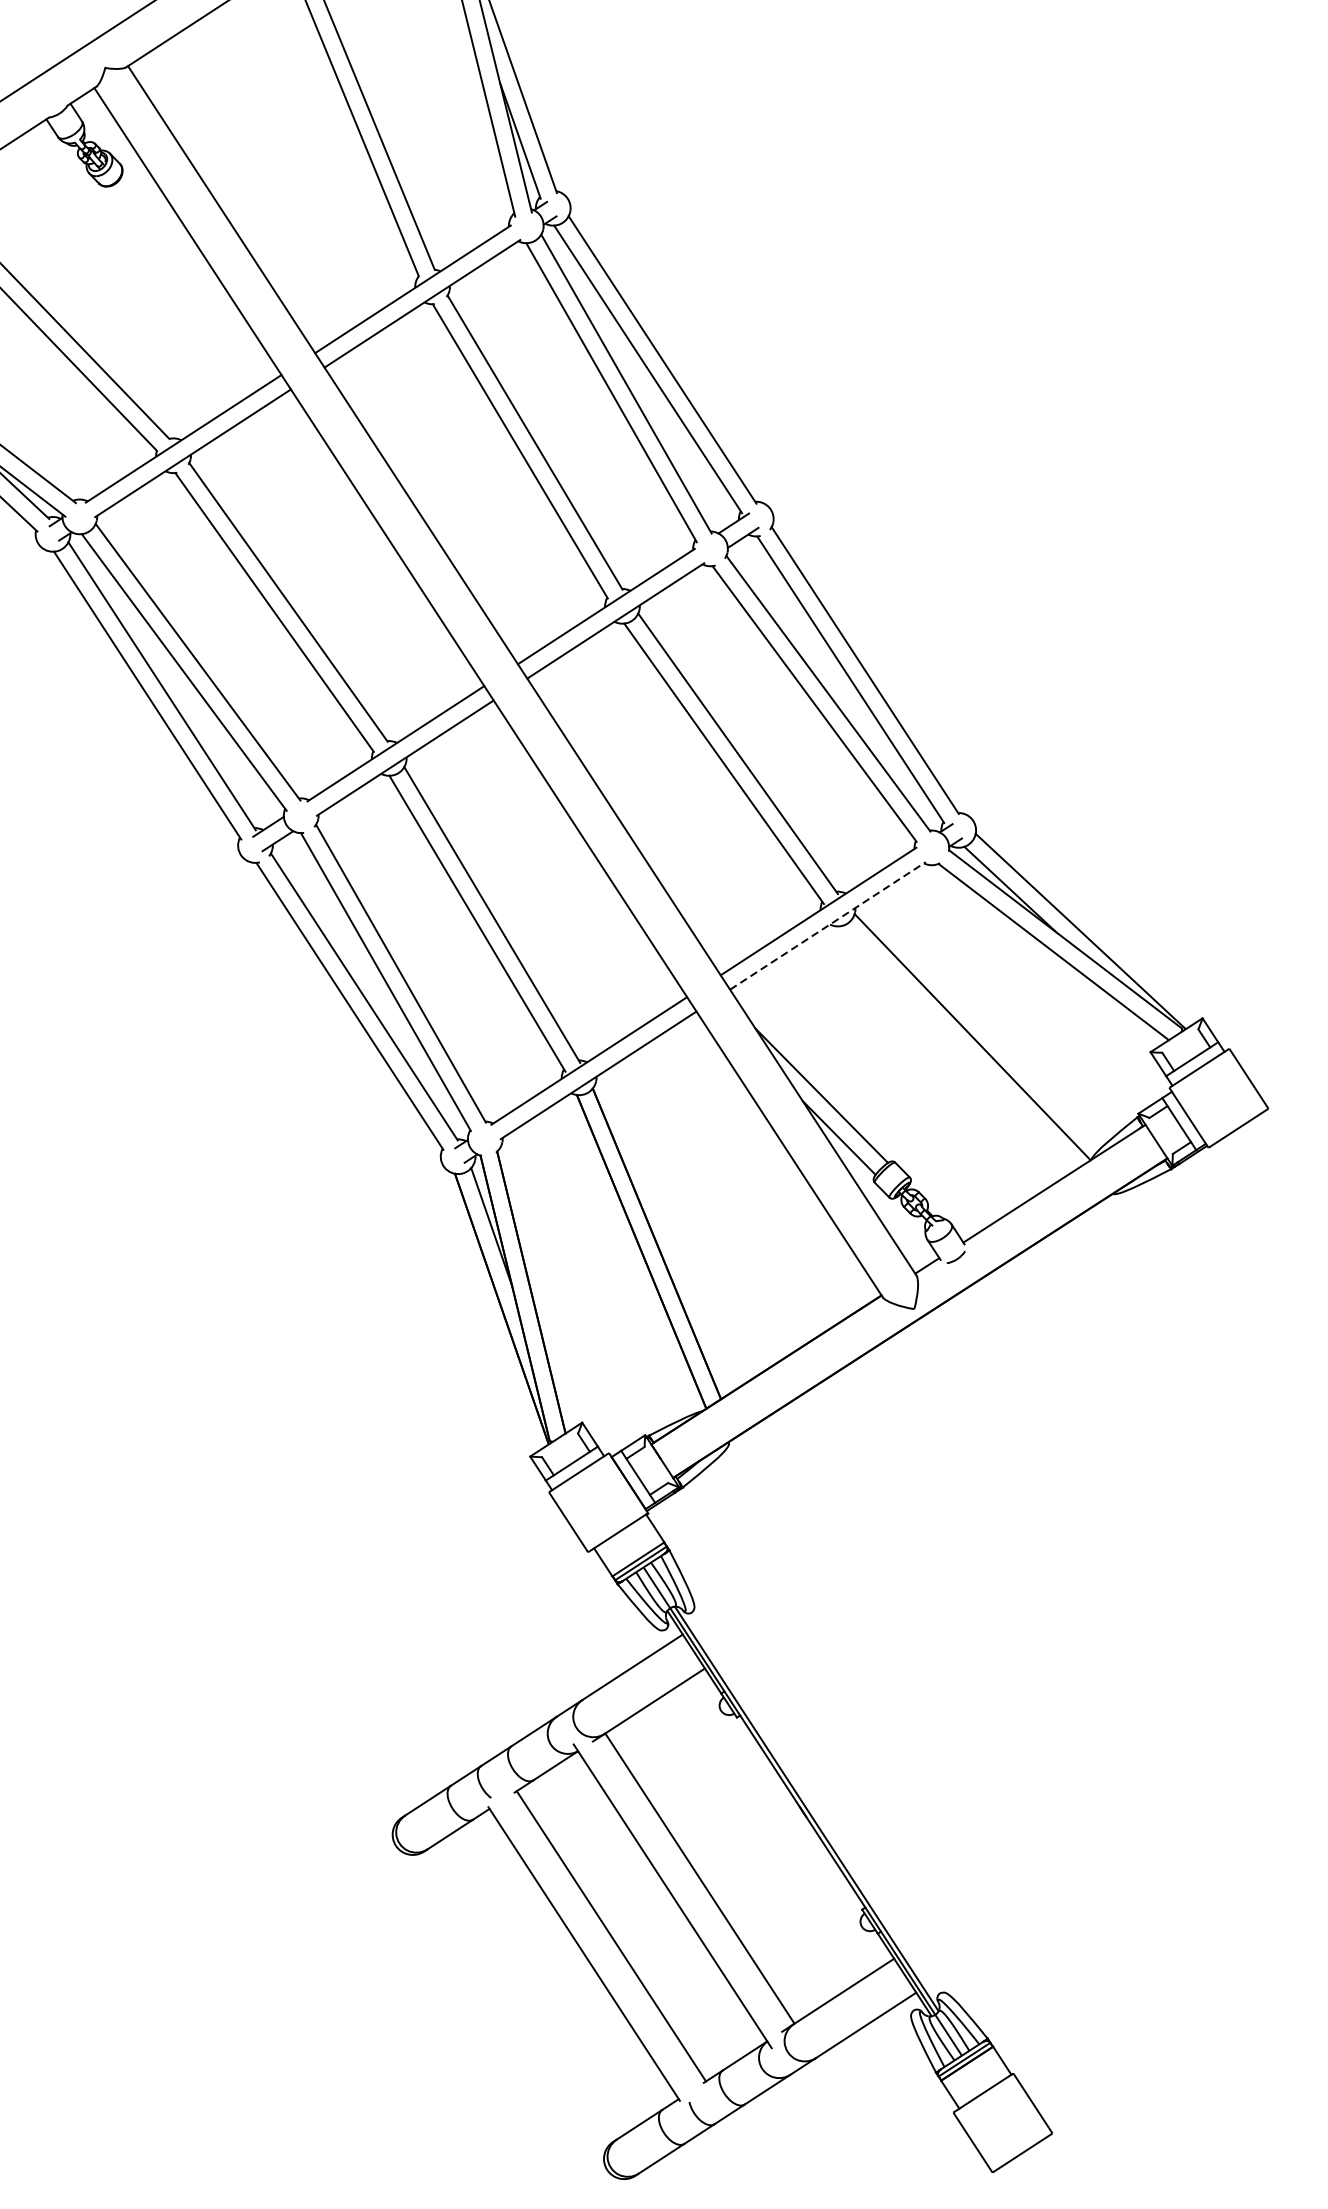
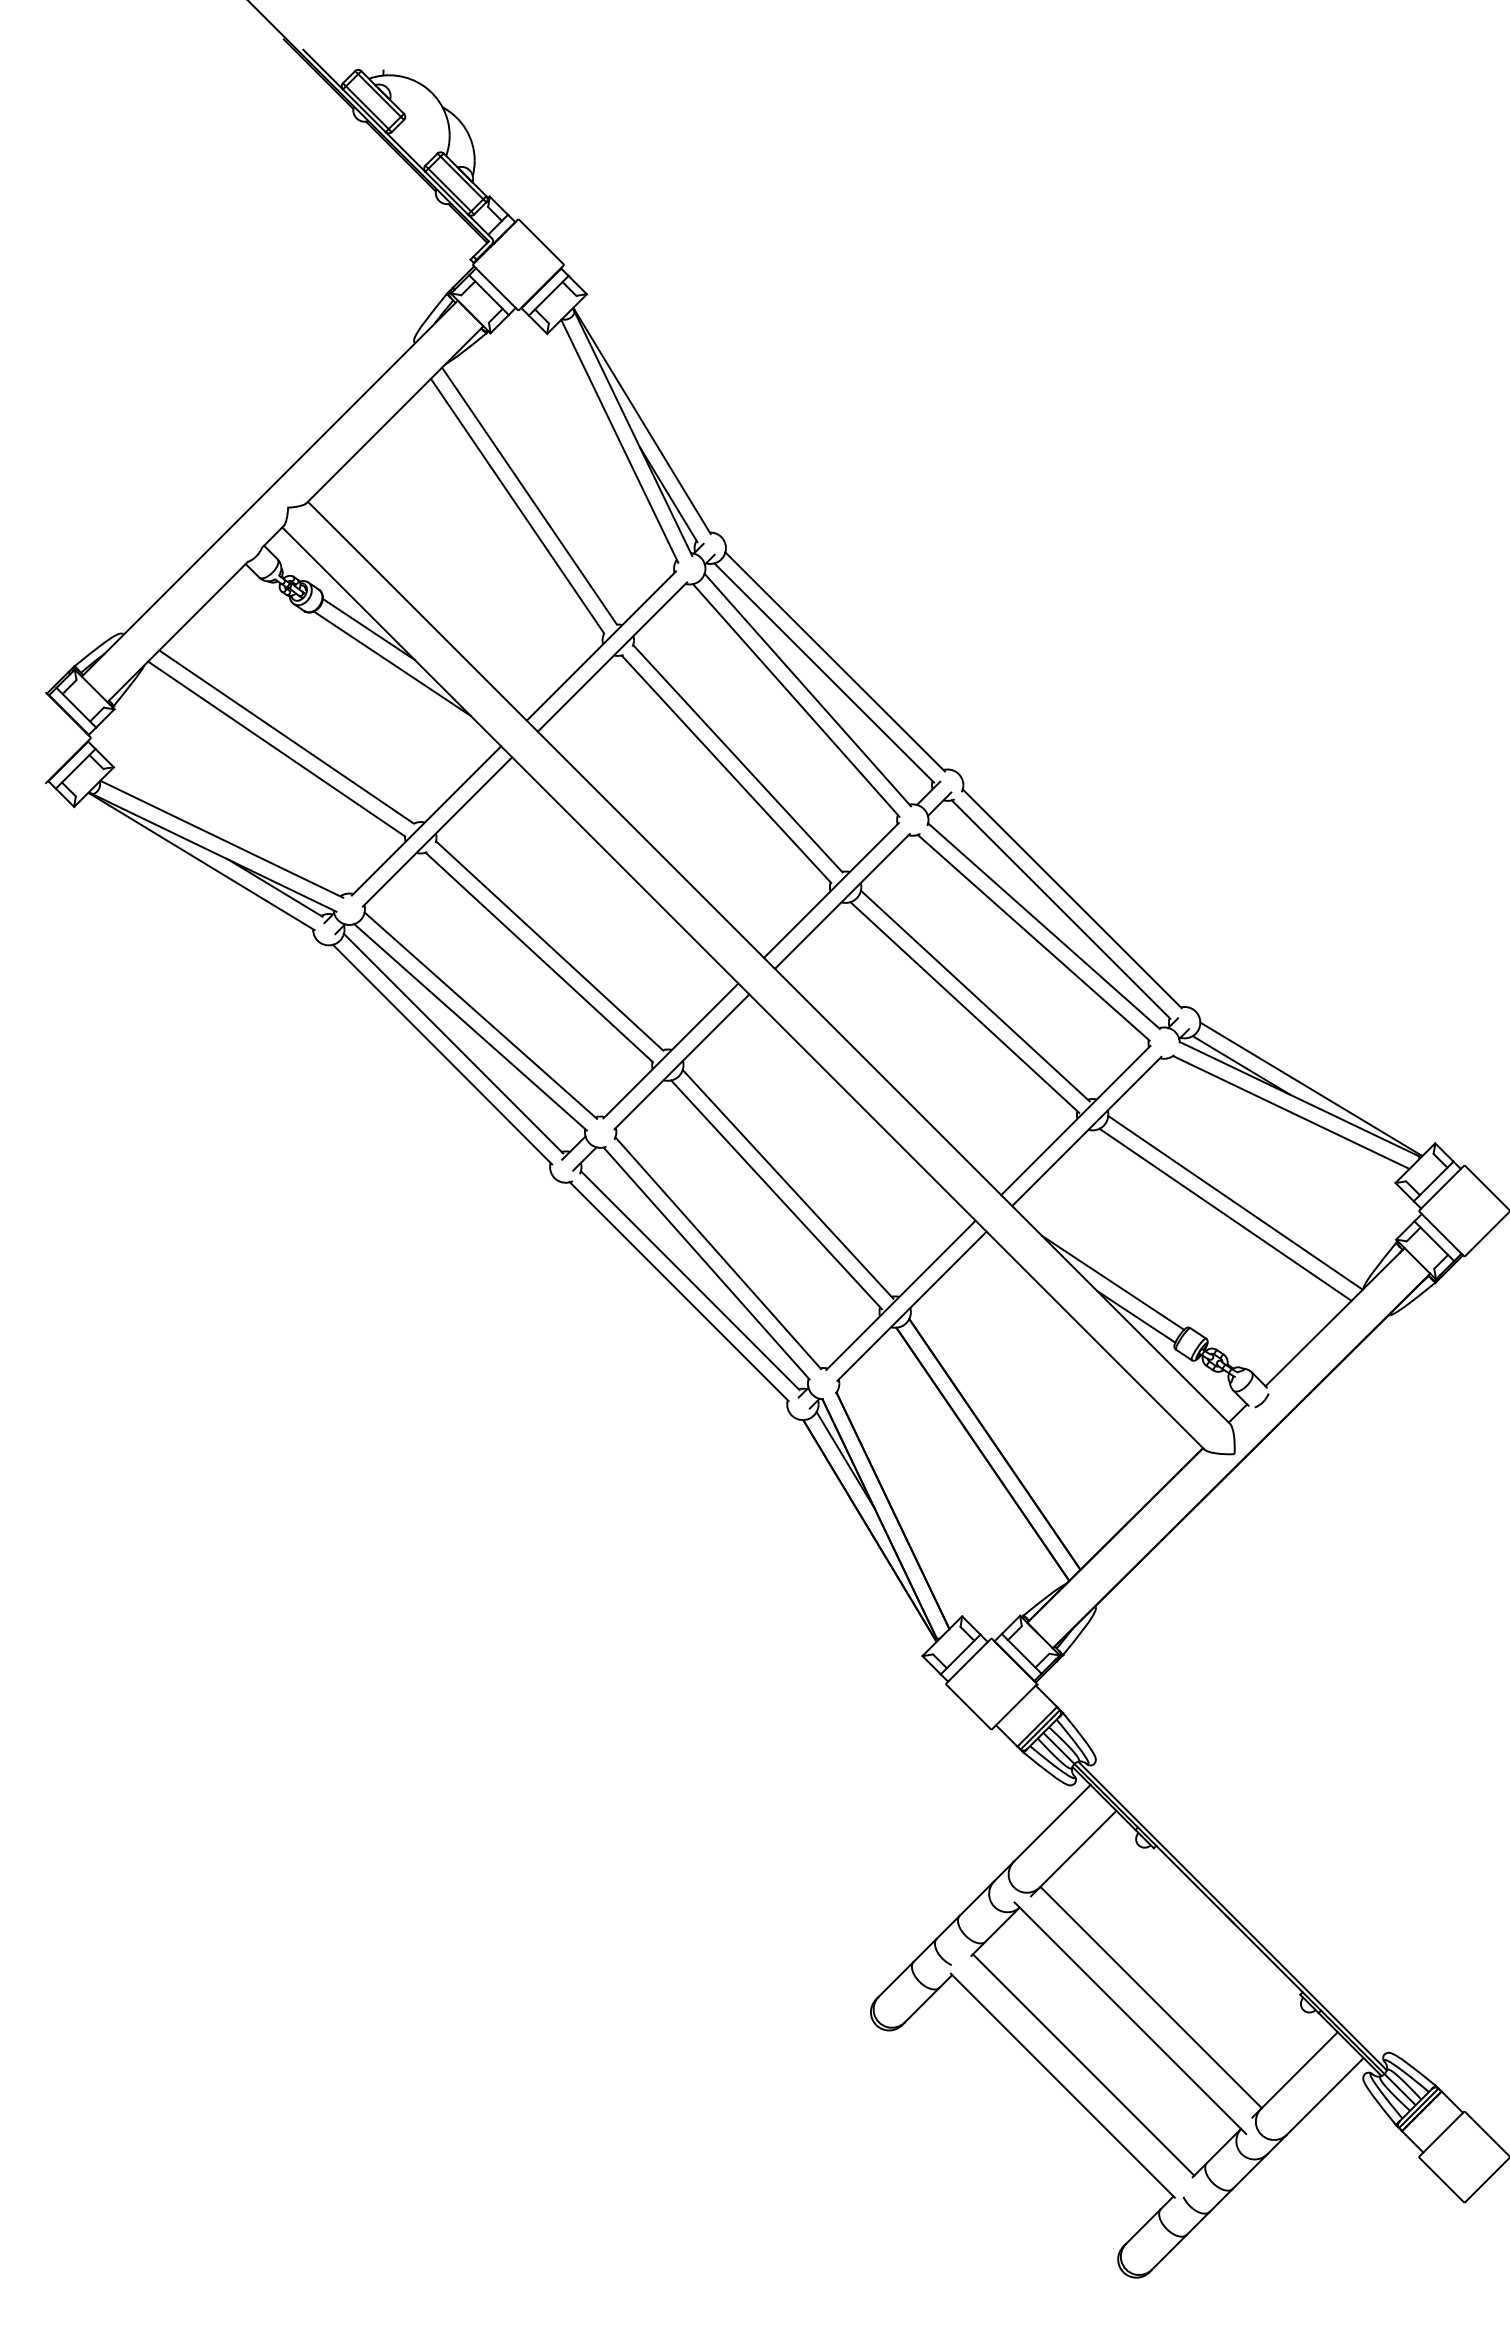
line: (164, 218) -> (368, 629), added
line: (181, 260) -> (391, 663), added
line: (828, 926) -> (1087, 1131), dashed -> solid
line: (959, 1047) -> (1225, 1214), added

